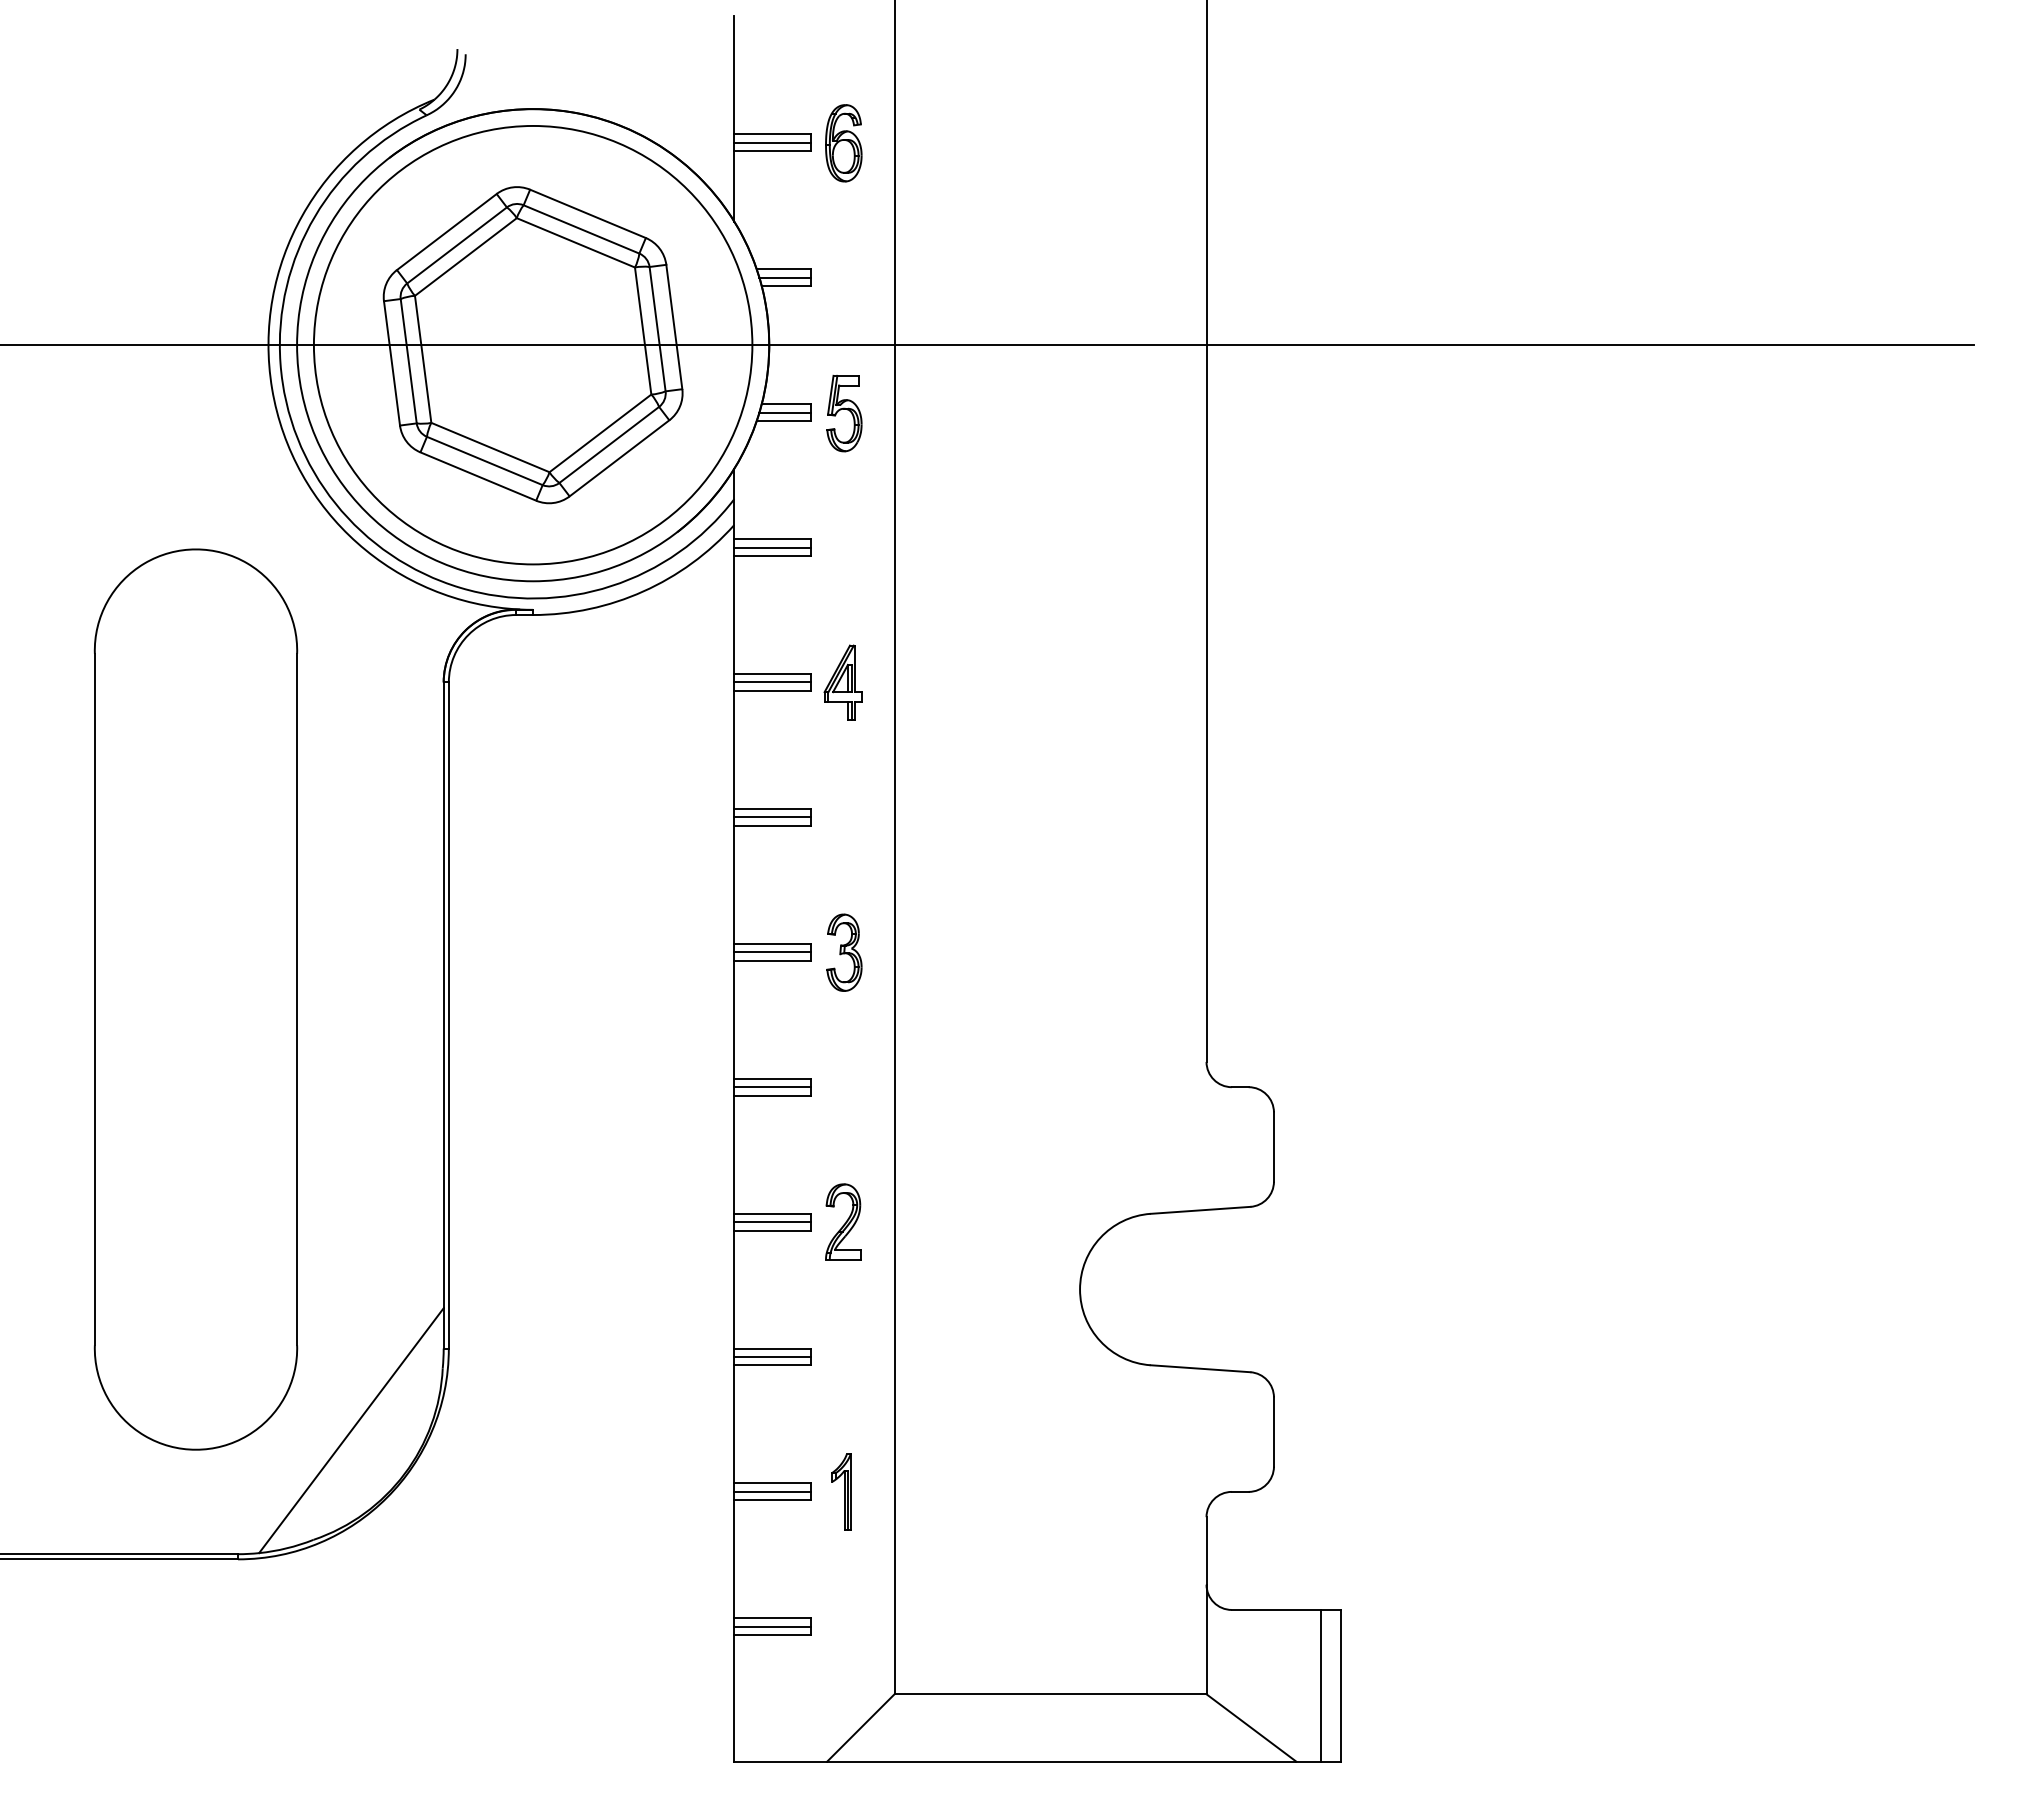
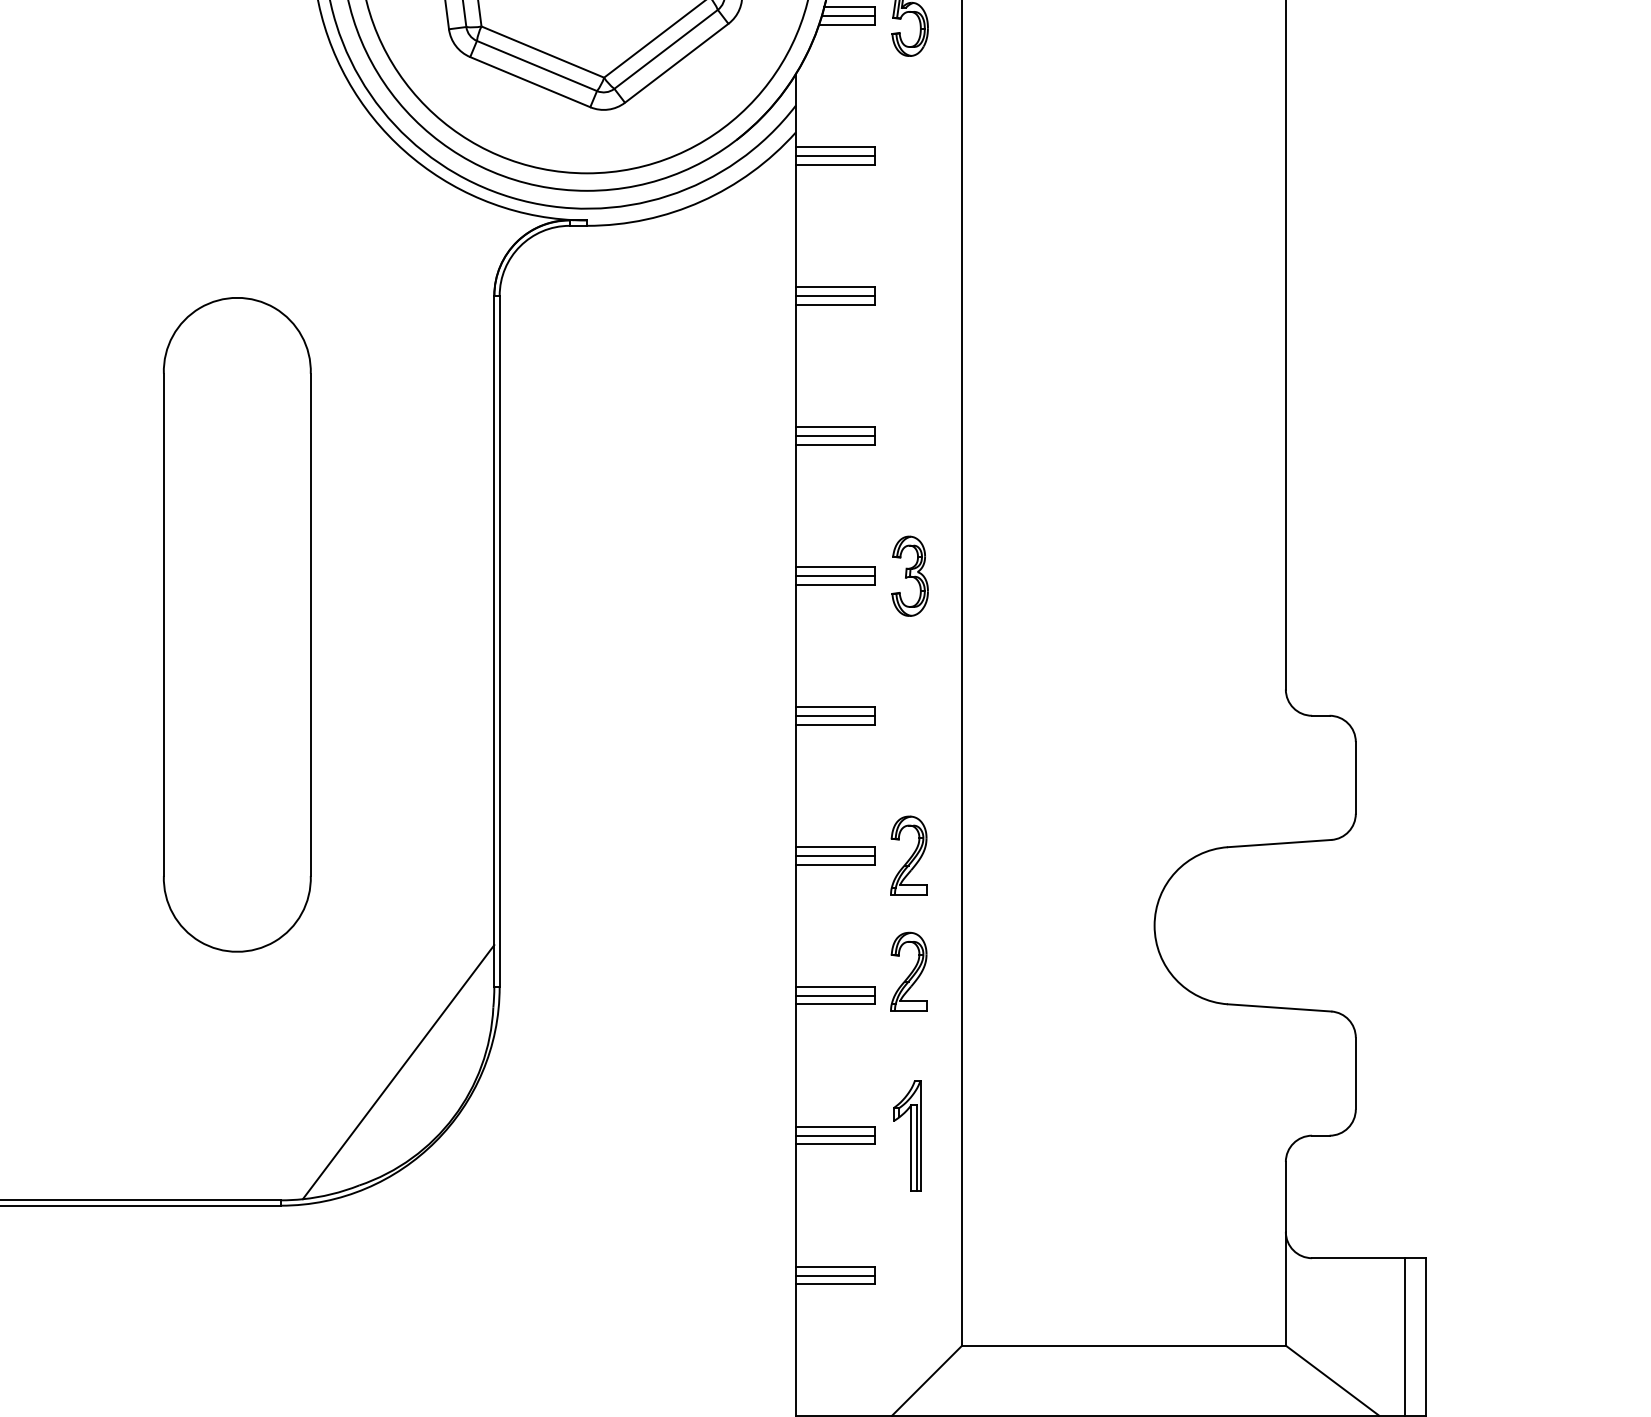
part: (842, 682) -> (908, 295), removed
part: (195, 999) -> (236, 624), size x0.7
part: (843, 1333) -> (909, 971), added
part: (841, 1491) -> (907, 1135), size x1.4

